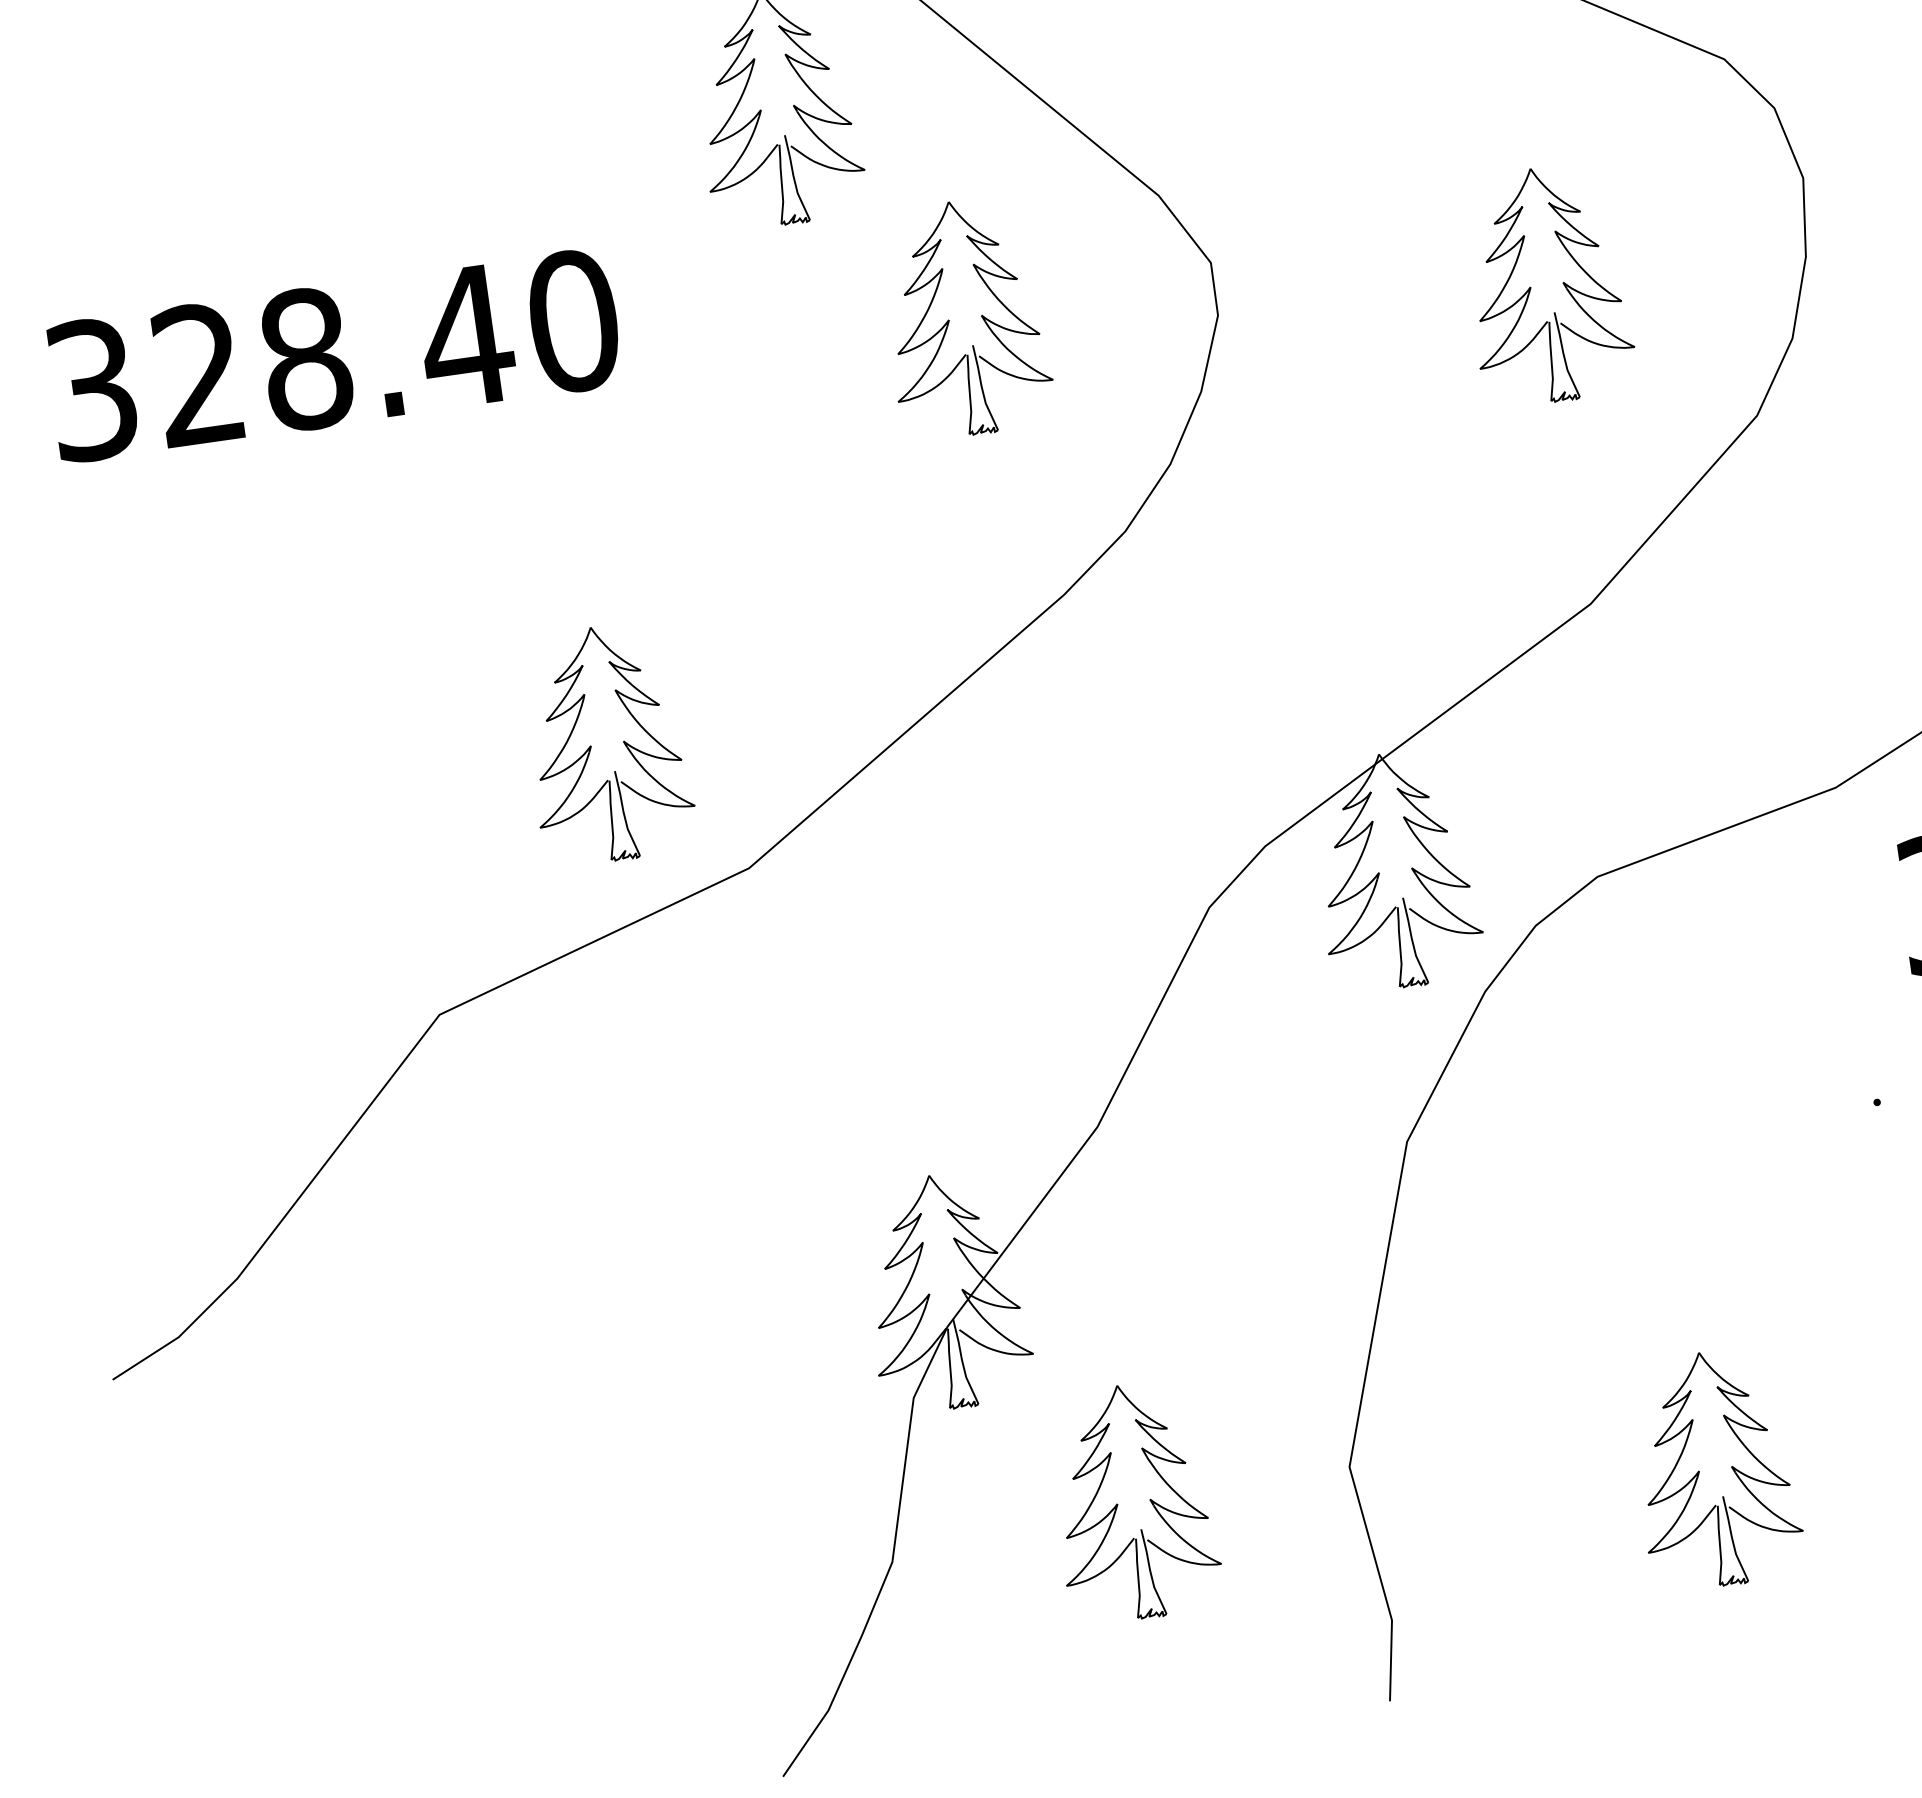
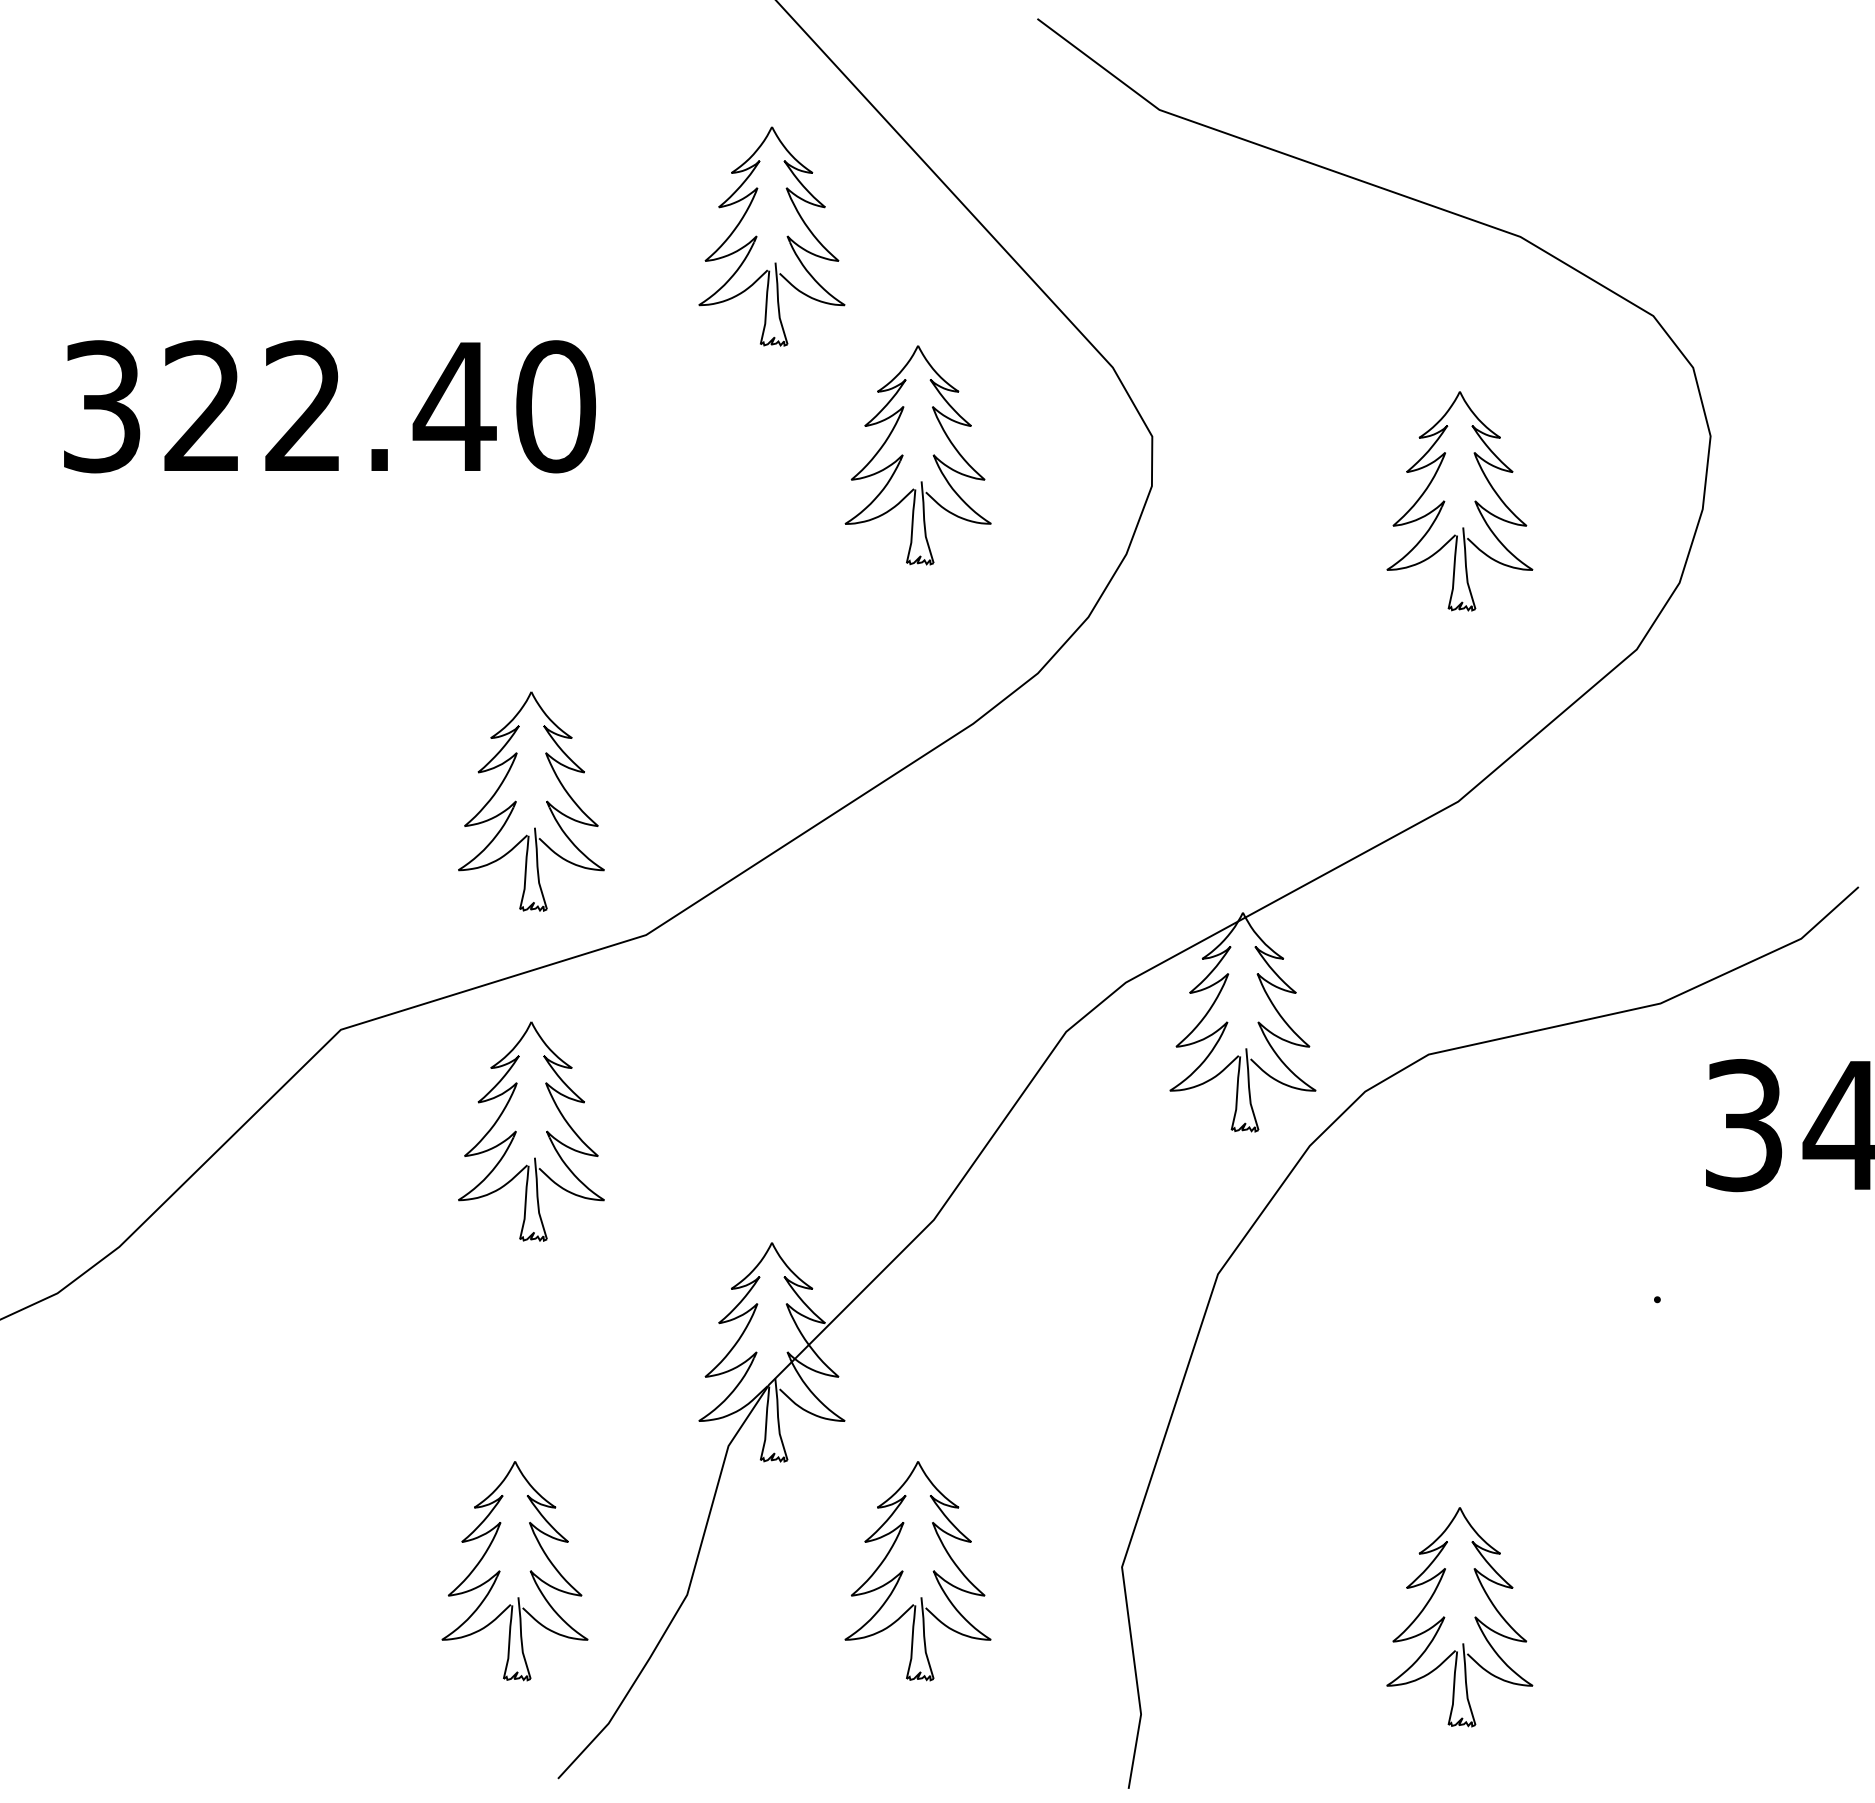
text: (305, 359) -> (303, 406), 328.40 -> 322.40
part: (641, 1096) -> (516, 1131), added
part: (690, 1565) -> (500, 1571), added

